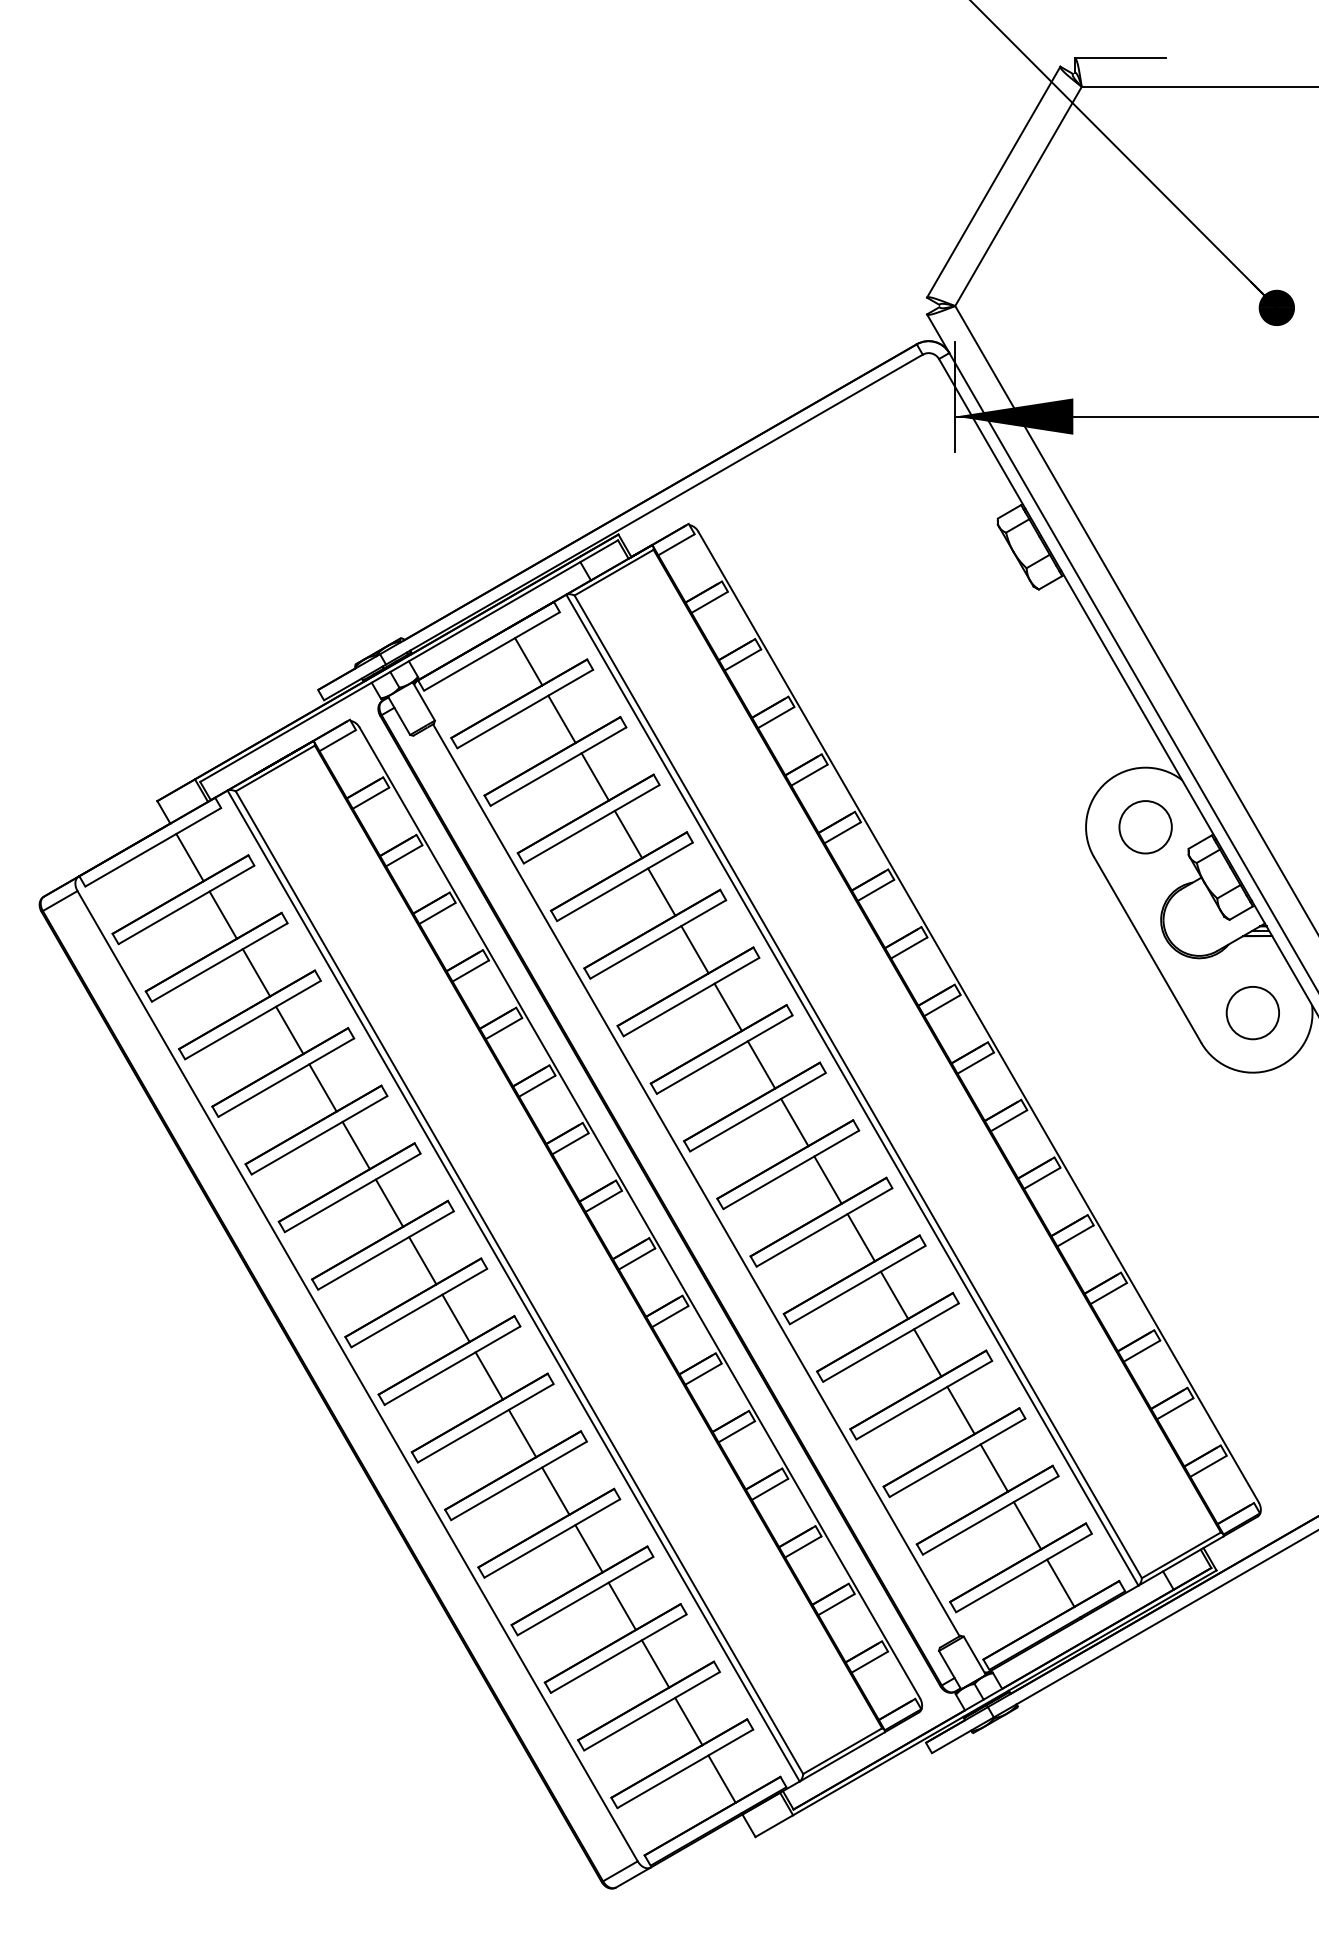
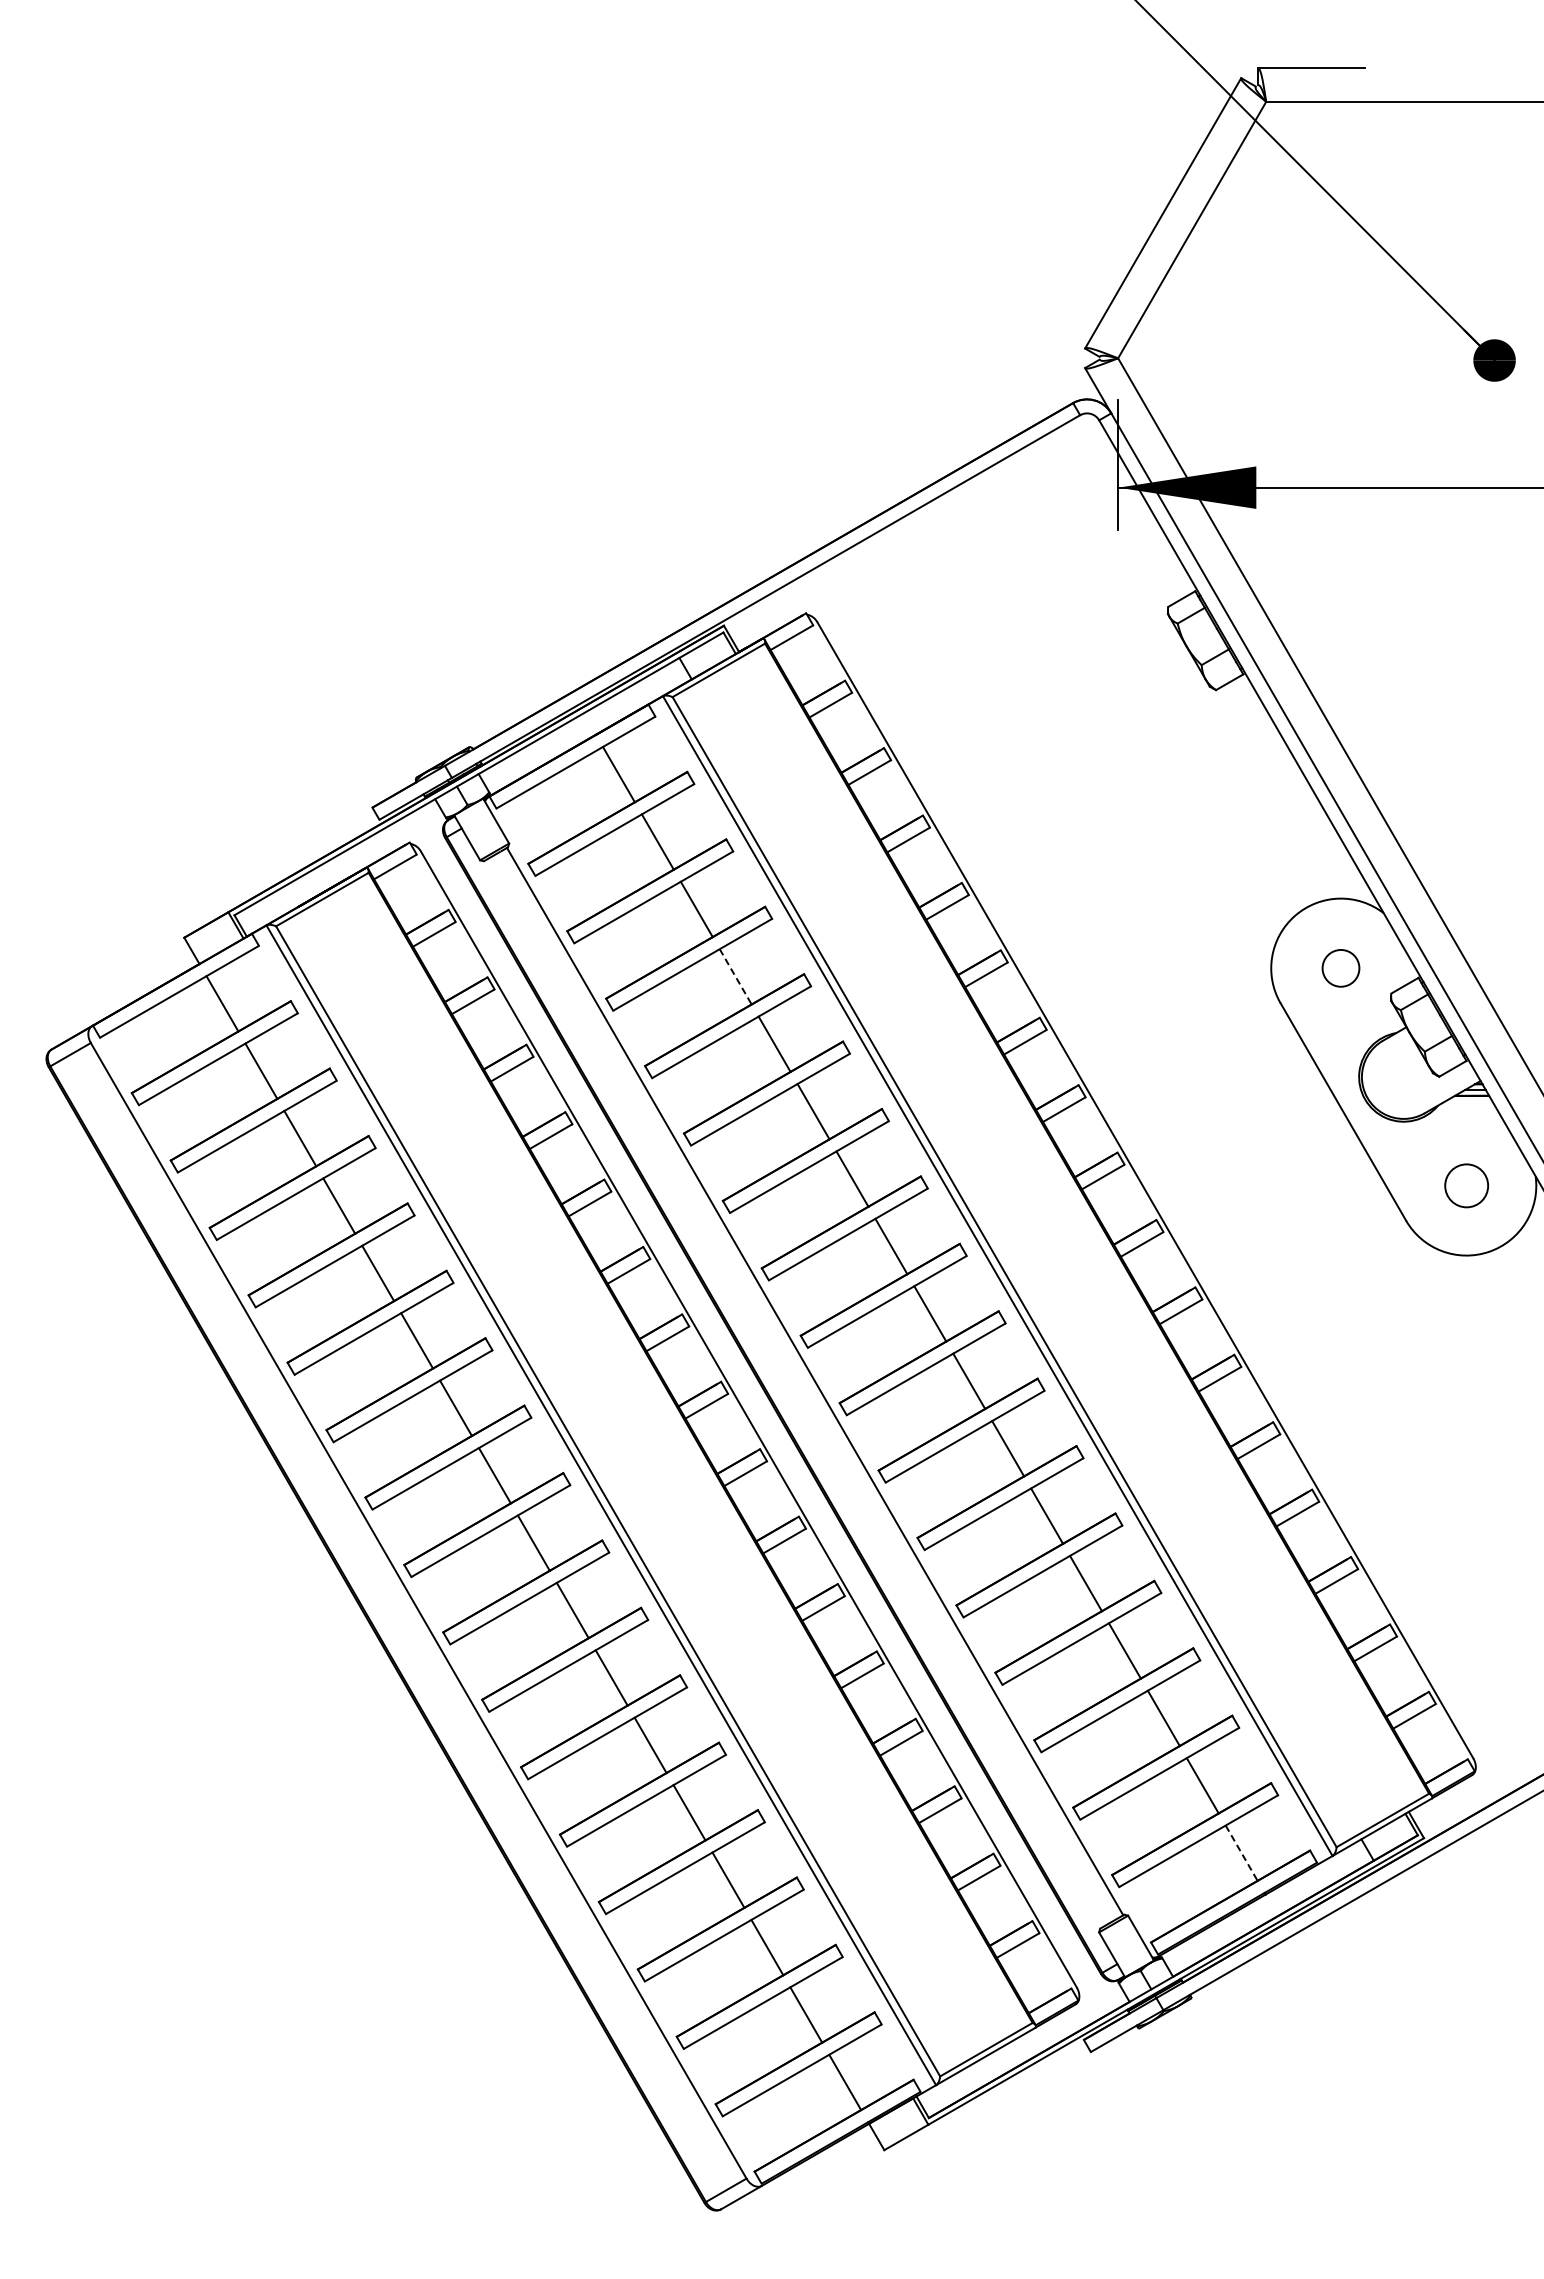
circle: (1145, 827) -> (1340, 968), size x0.6
line: (628, 834) -> (735, 976), solid -> dashed
circle: (1252, 1012) -> (1466, 1185), size x0.7
line: (1060, 1583) -> (1241, 1853), solid -> dashed

